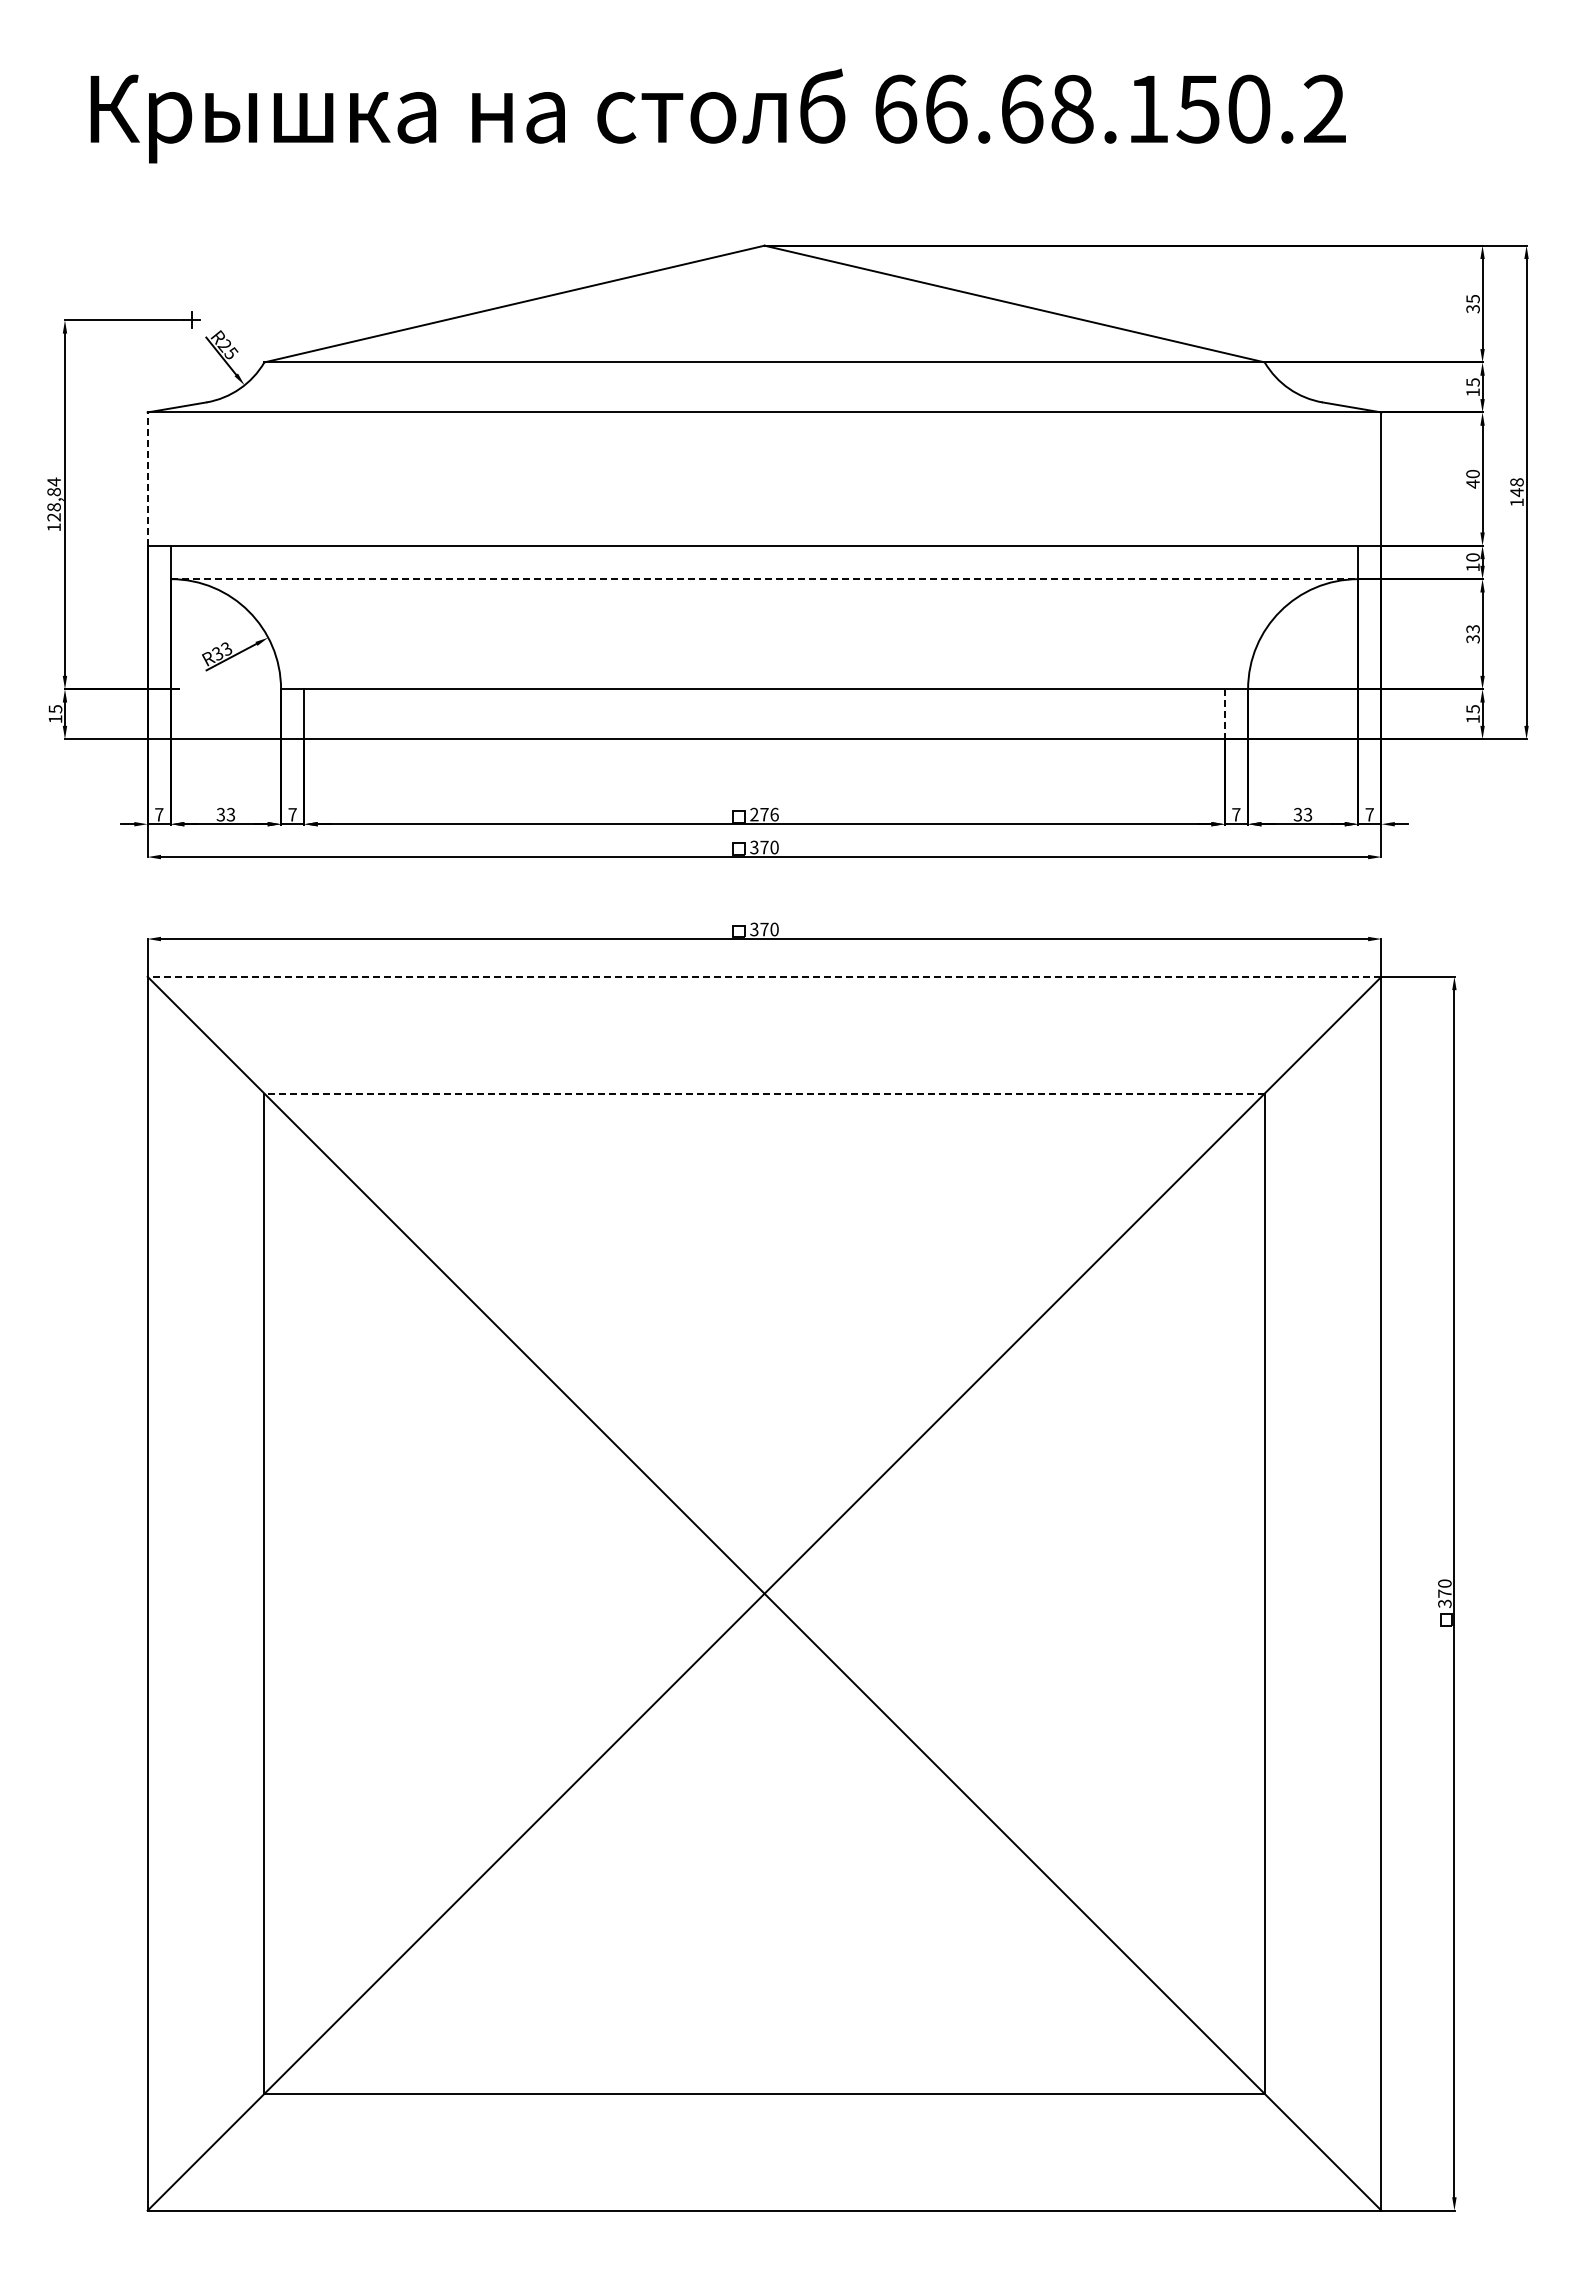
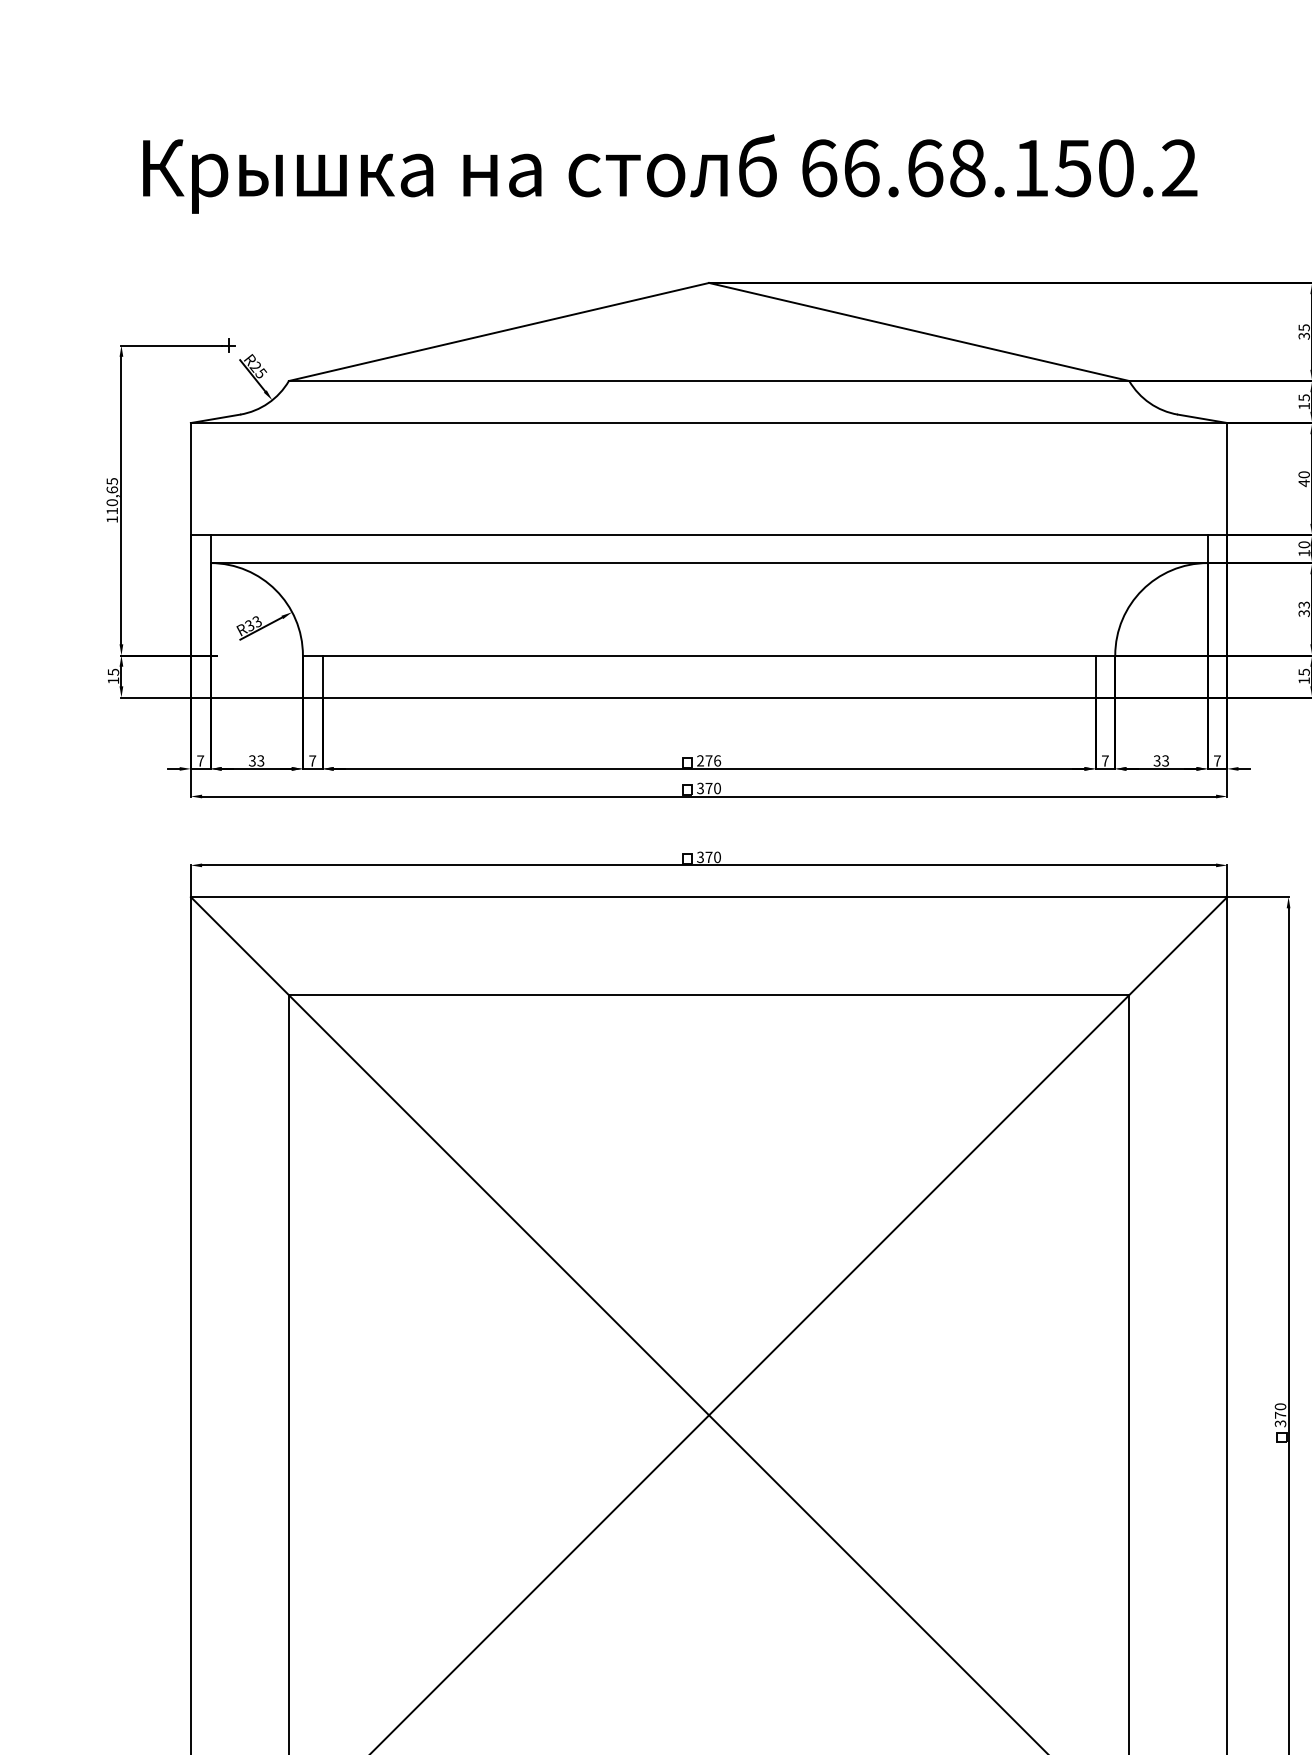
line: (147, 479) -> (190, 479), dashed -> solid
text: (53, 499) -> (111, 496), 128,84 -> 110,65
line: (764, 579) -> (709, 563), dashed -> solid
line: (1224, 714) -> (1095, 676), dashed -> solid
line: (764, 976) -> (709, 896), dashed -> solid
line: (764, 1093) -> (709, 995), dashed -> solid

